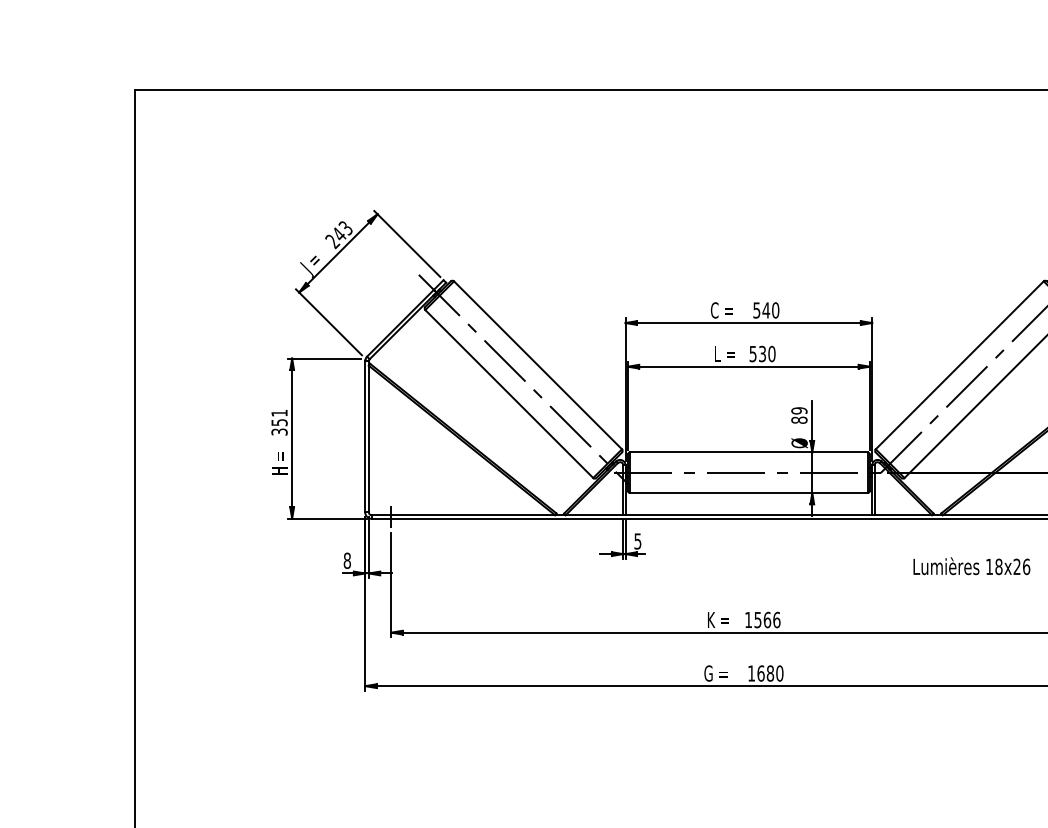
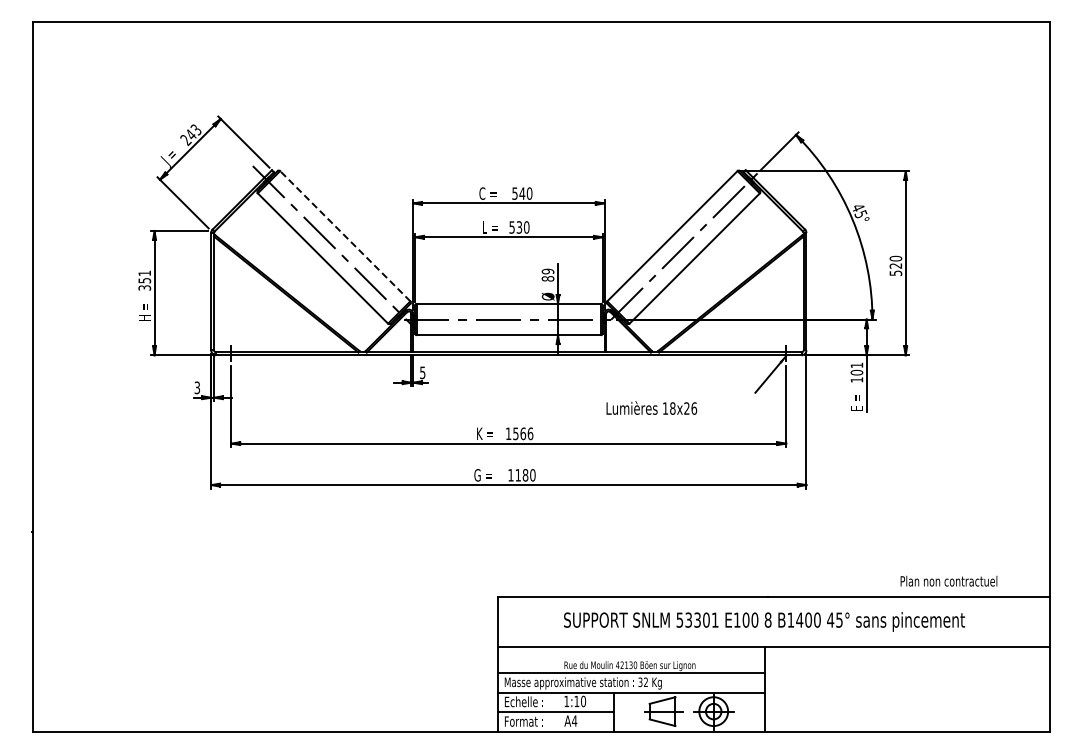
line: (537, 364) -> (344, 235), solid -> dashed
text: (347, 560) -> (197, 387), 8 -> 3
text: (971, 565) -> (651, 407), moved
text: (761, 673) -> (518, 475), 1680 -> 1180

